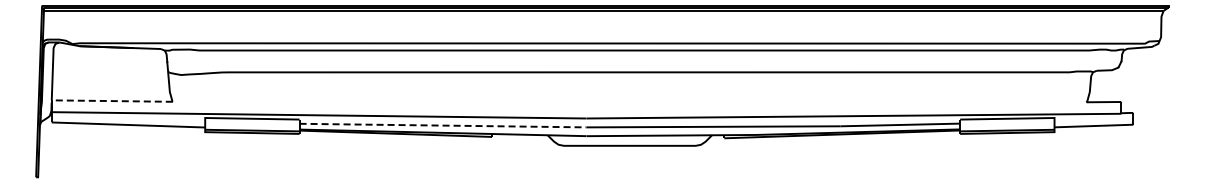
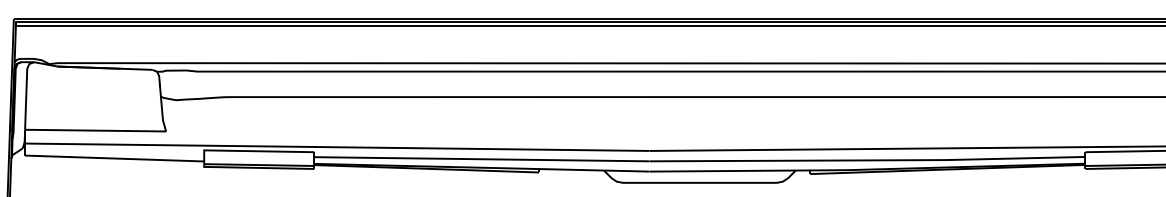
line: (112, 101) -> (95, 131), dashed -> solid
line: (443, 125) -> (482, 159), dashed -> solid

